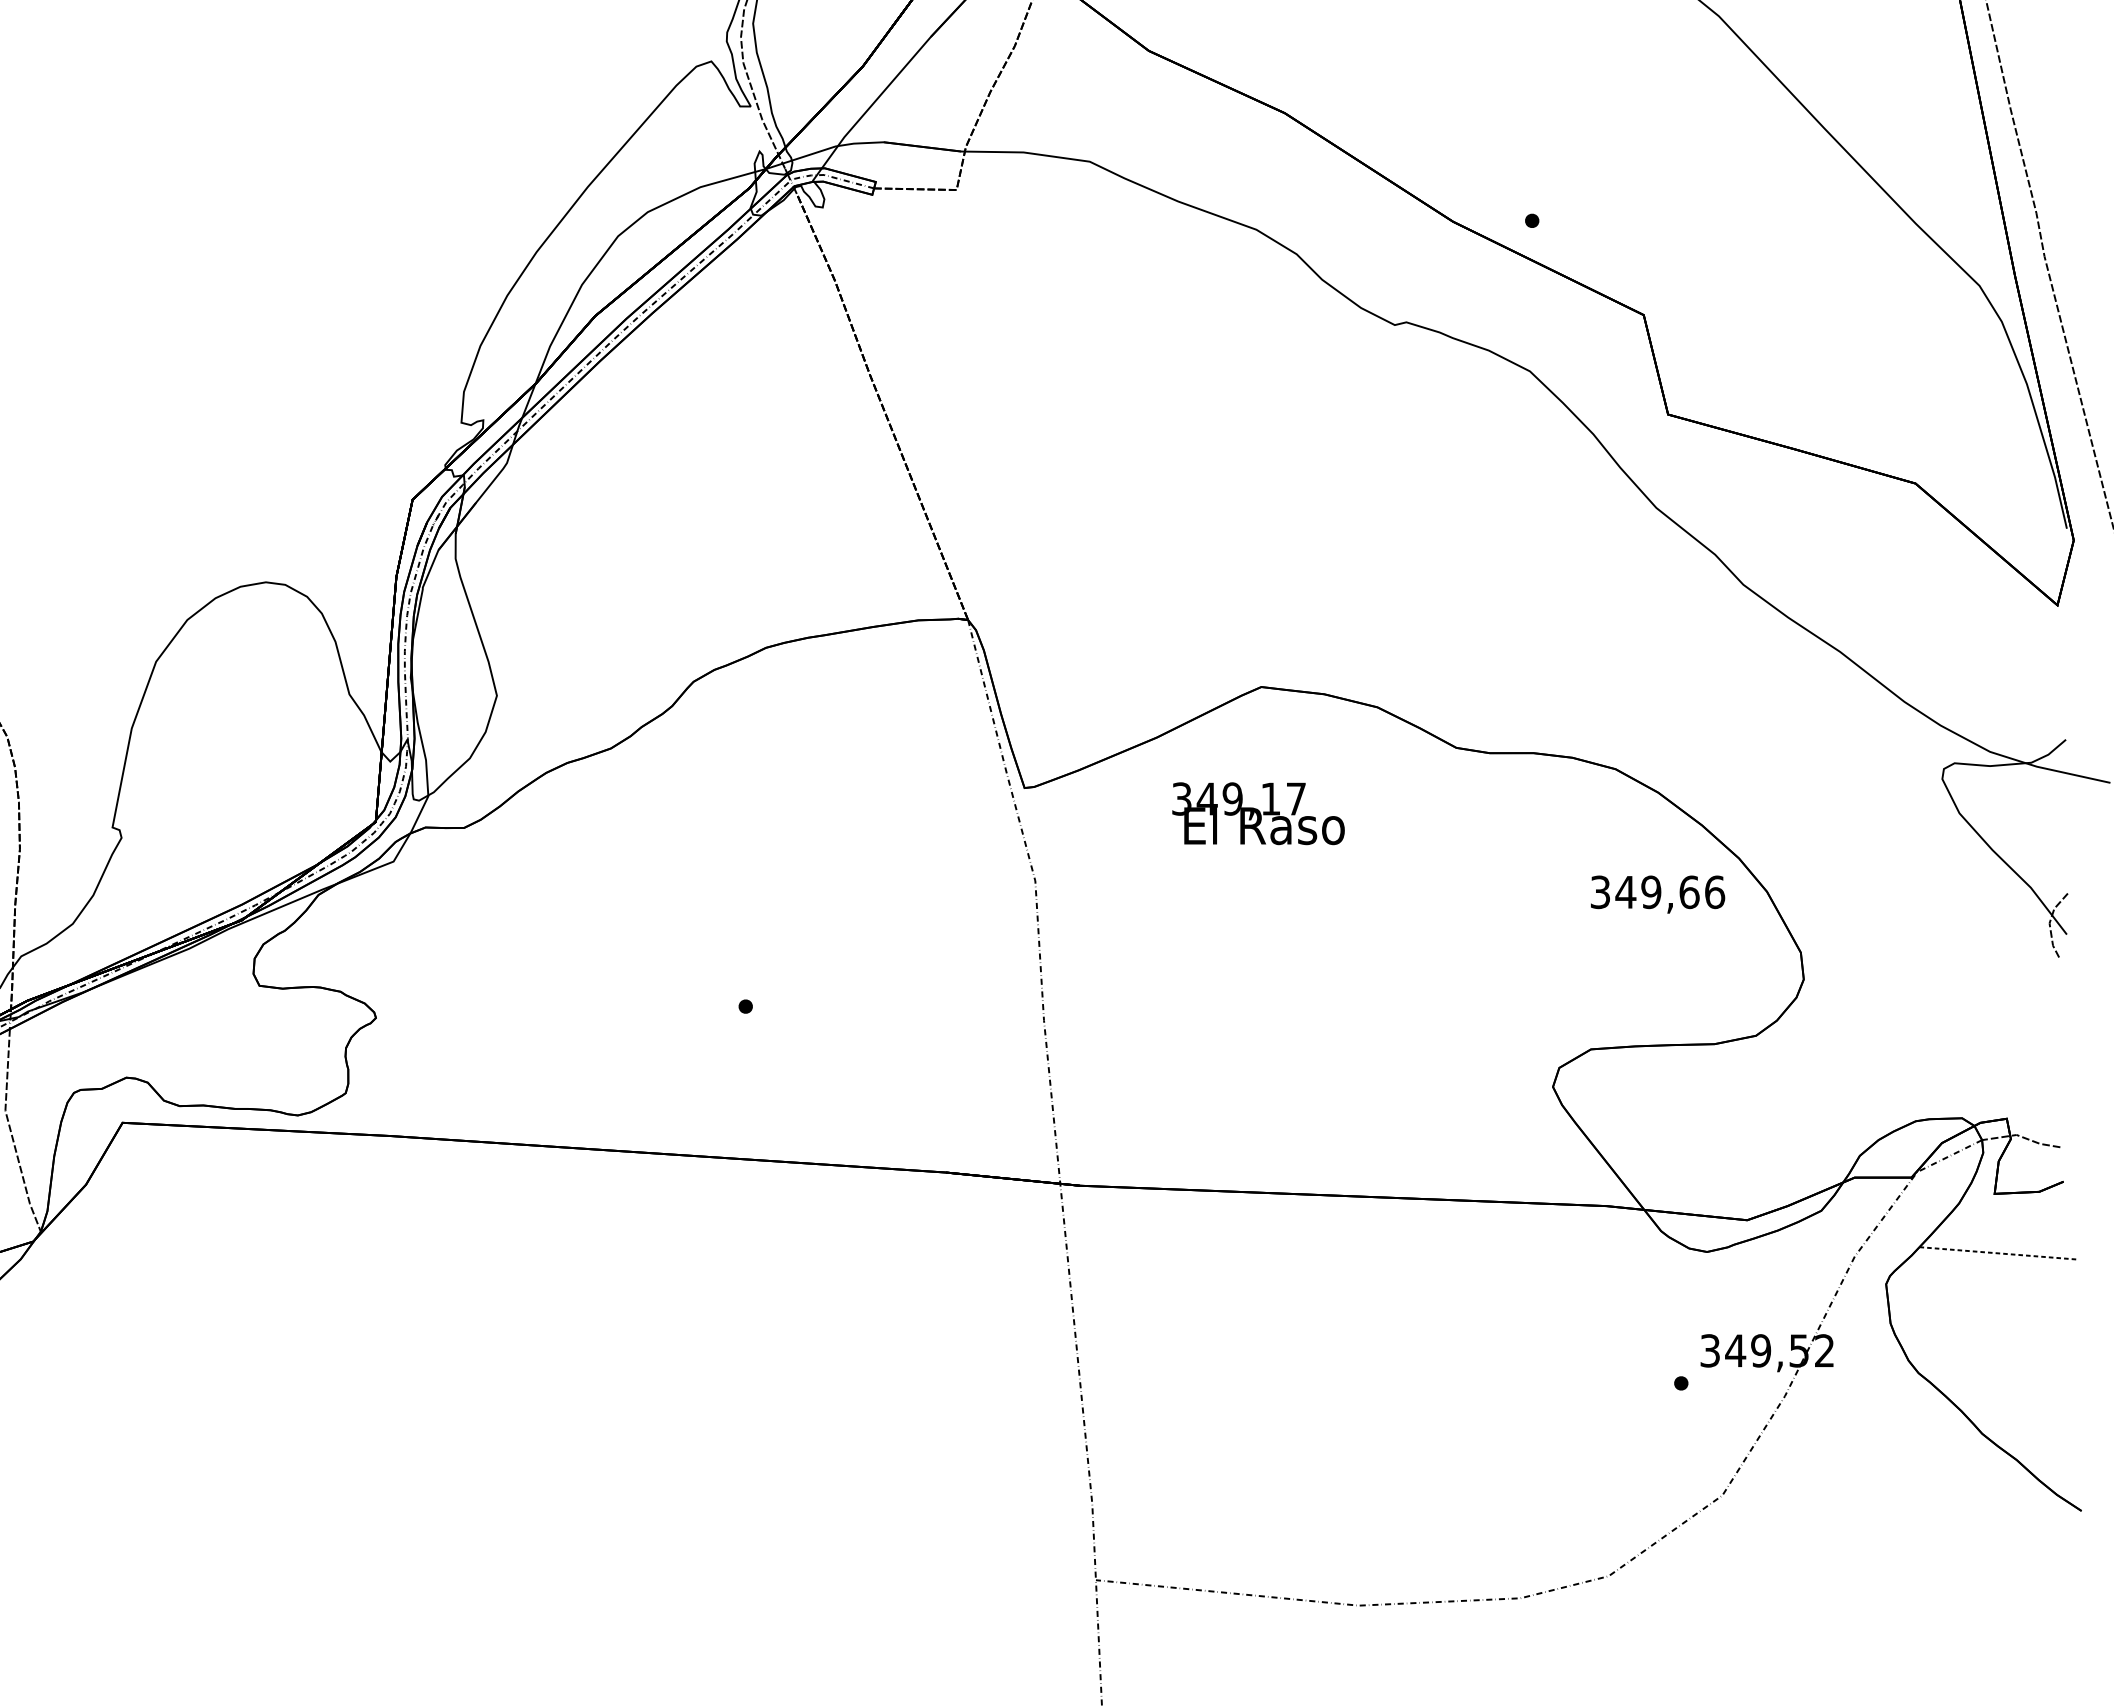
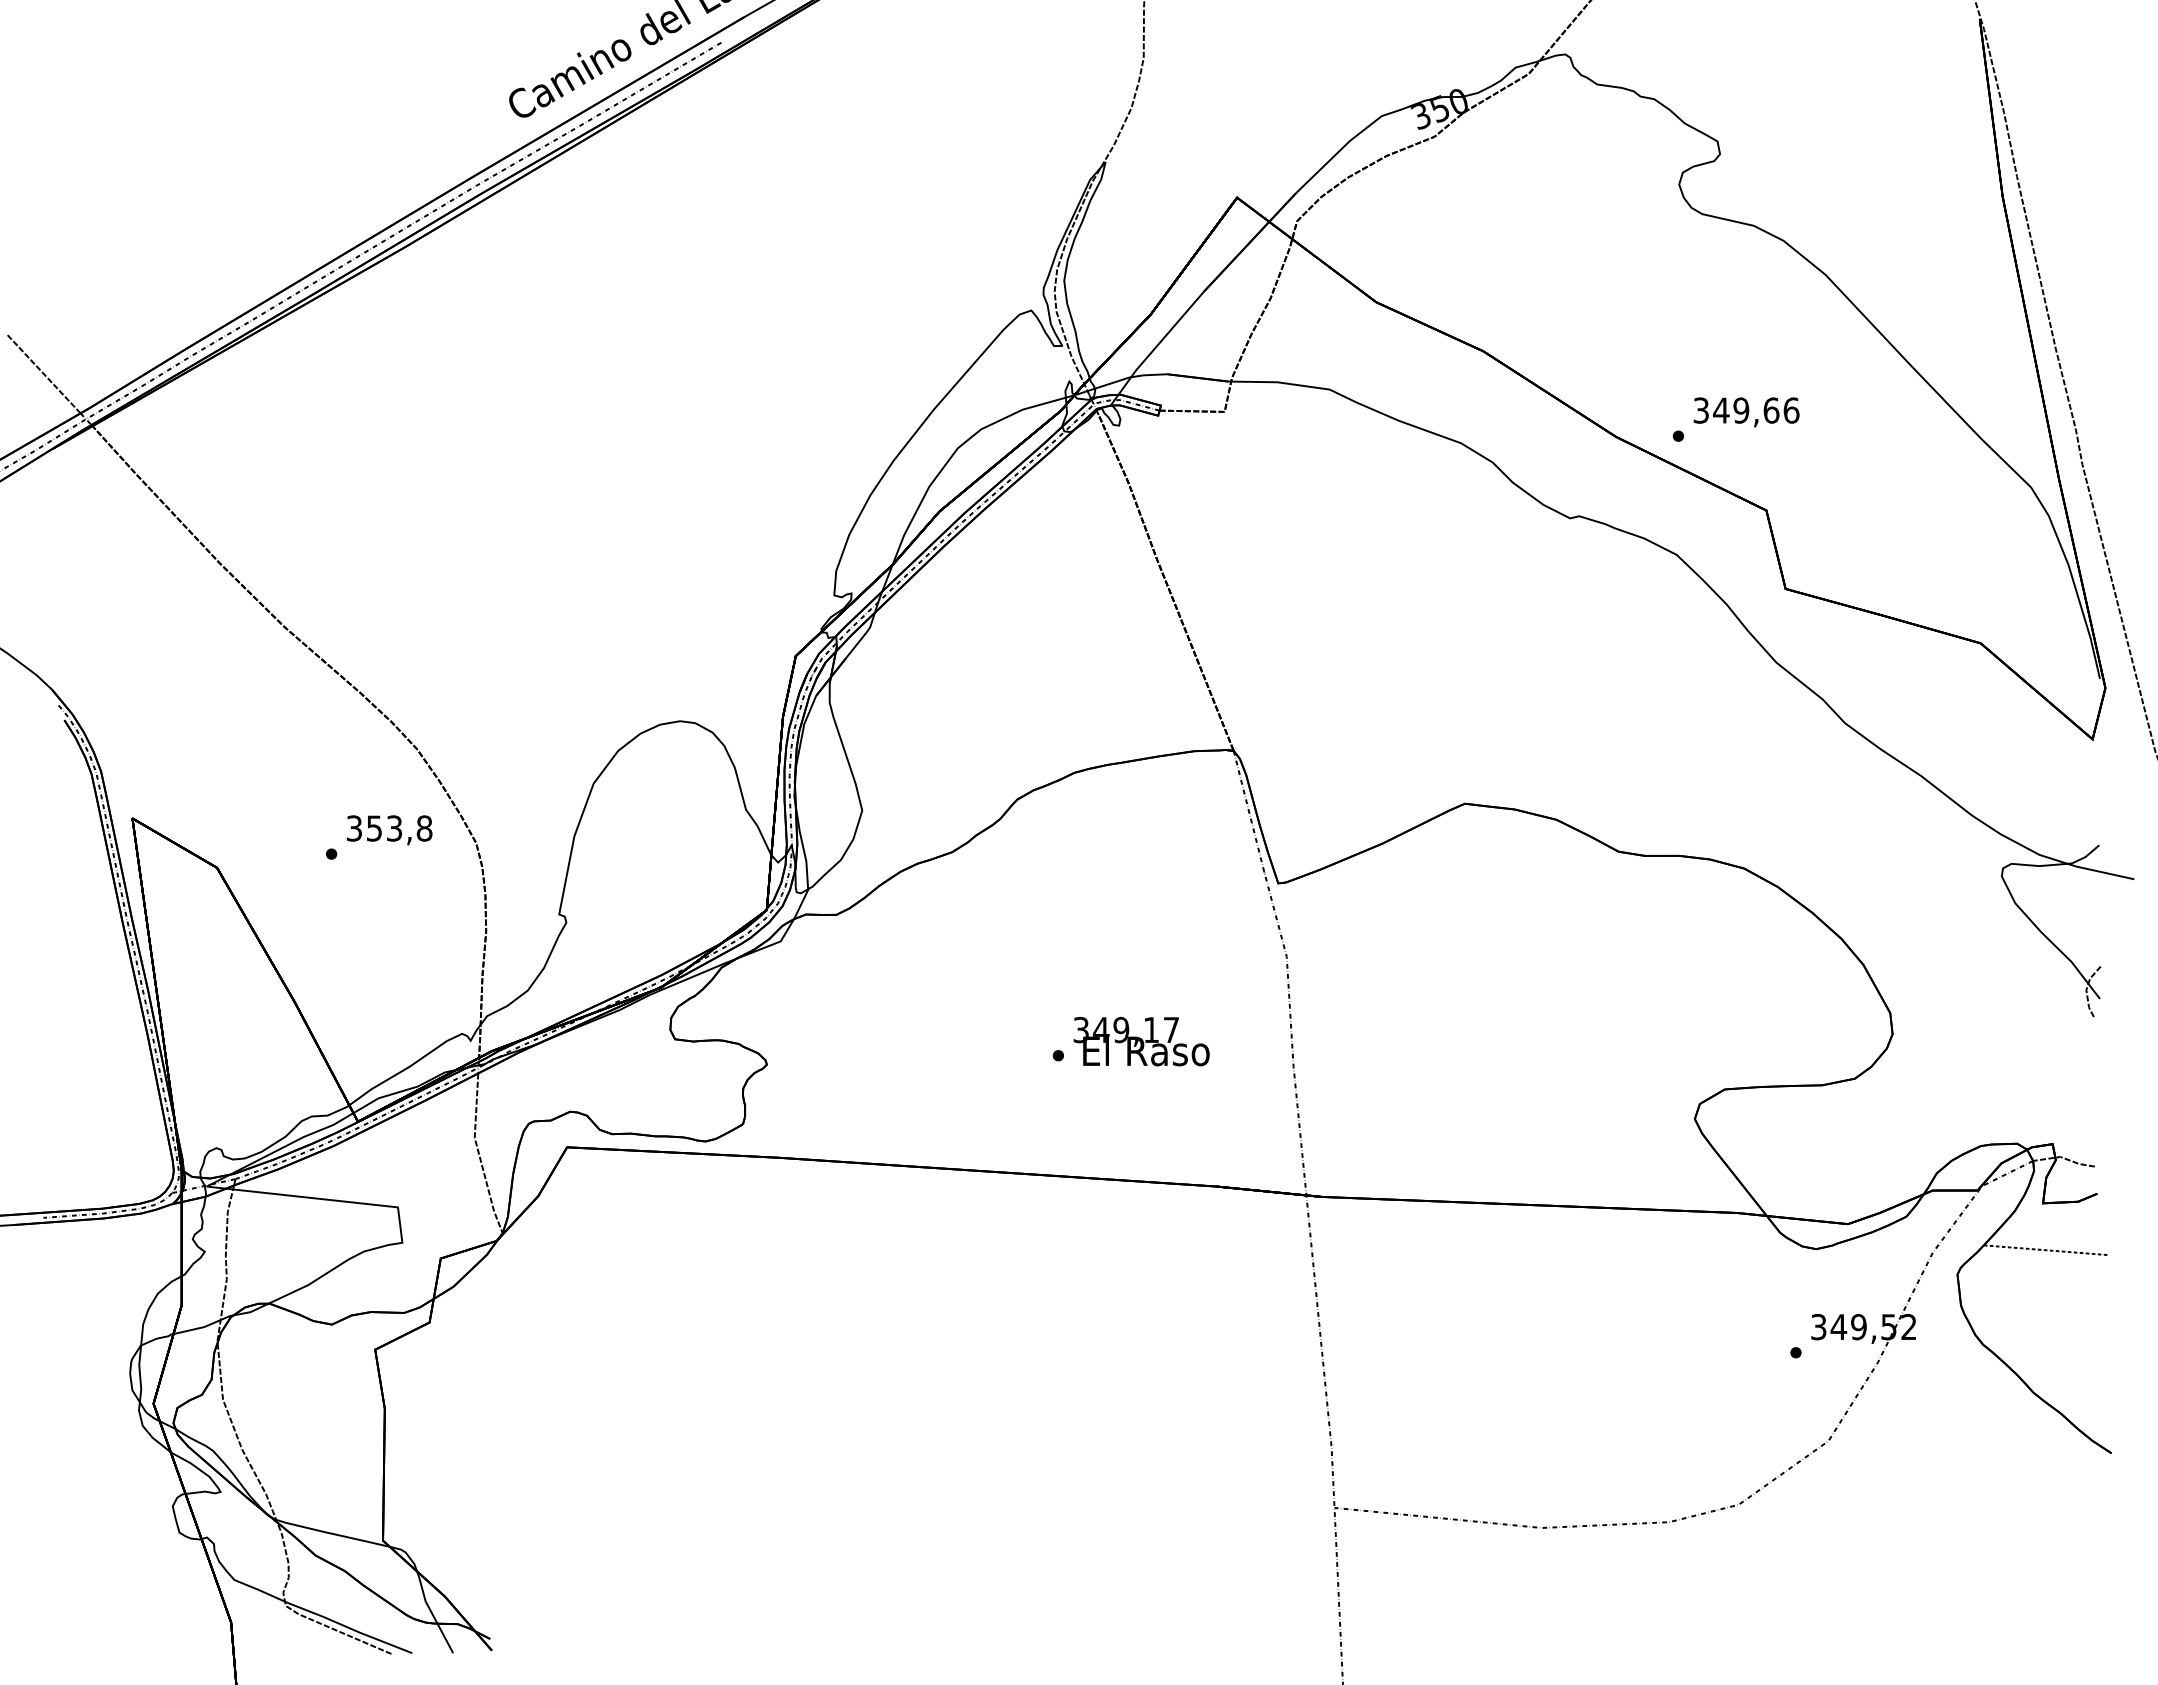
text: (1258, 813) -> (1141, 1041), moved
text: (1657, 894) -> (1746, 412), moved

